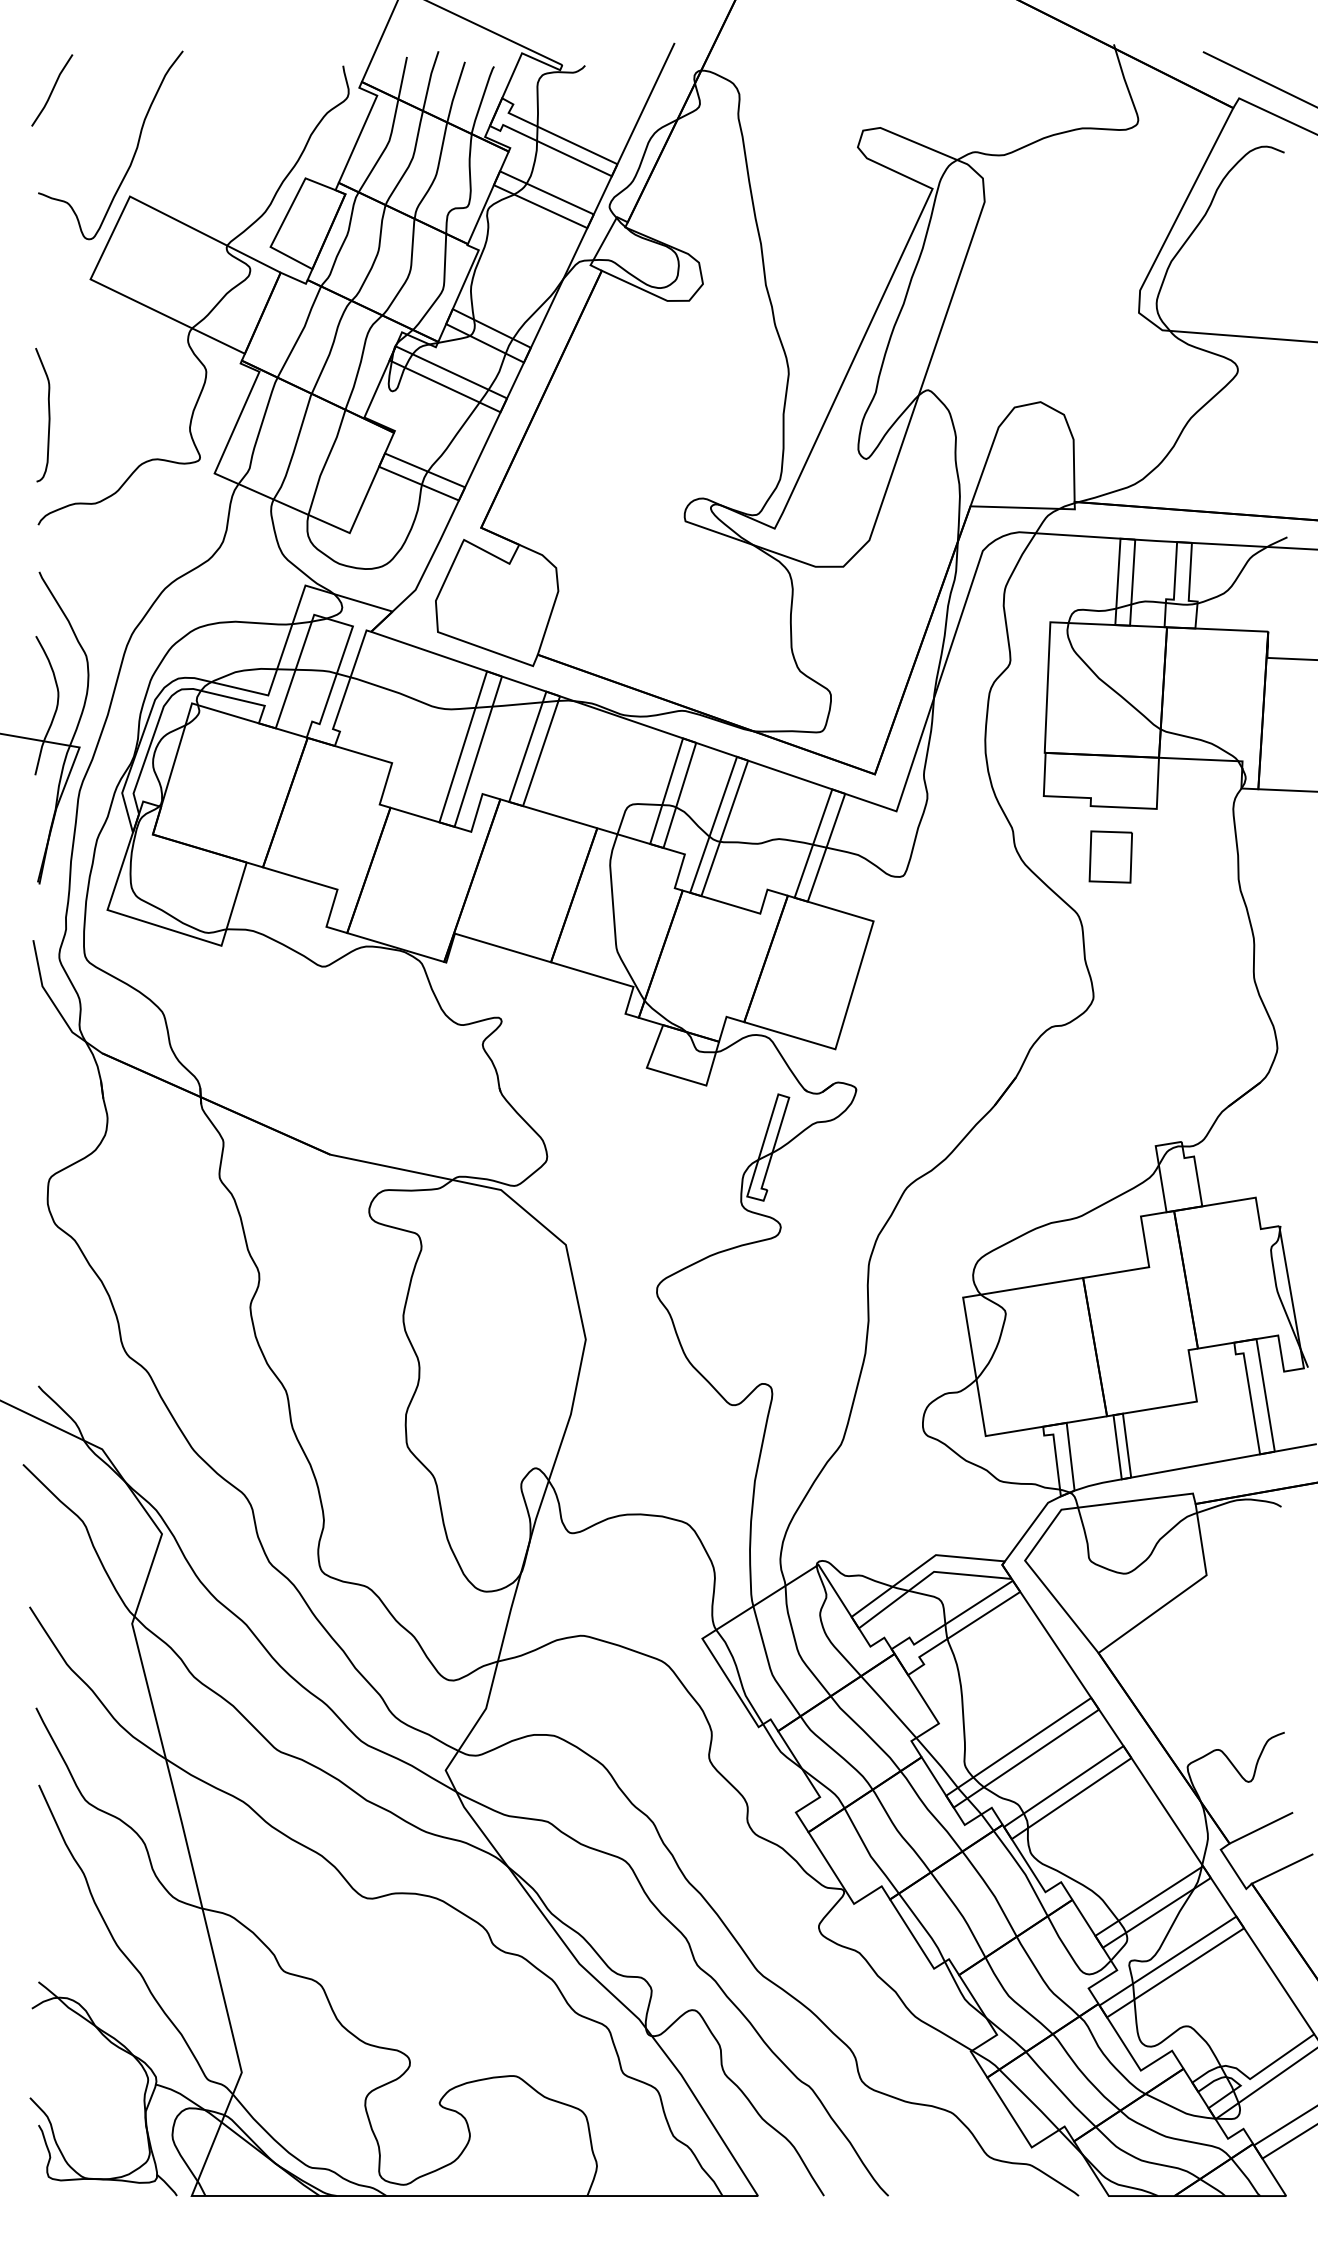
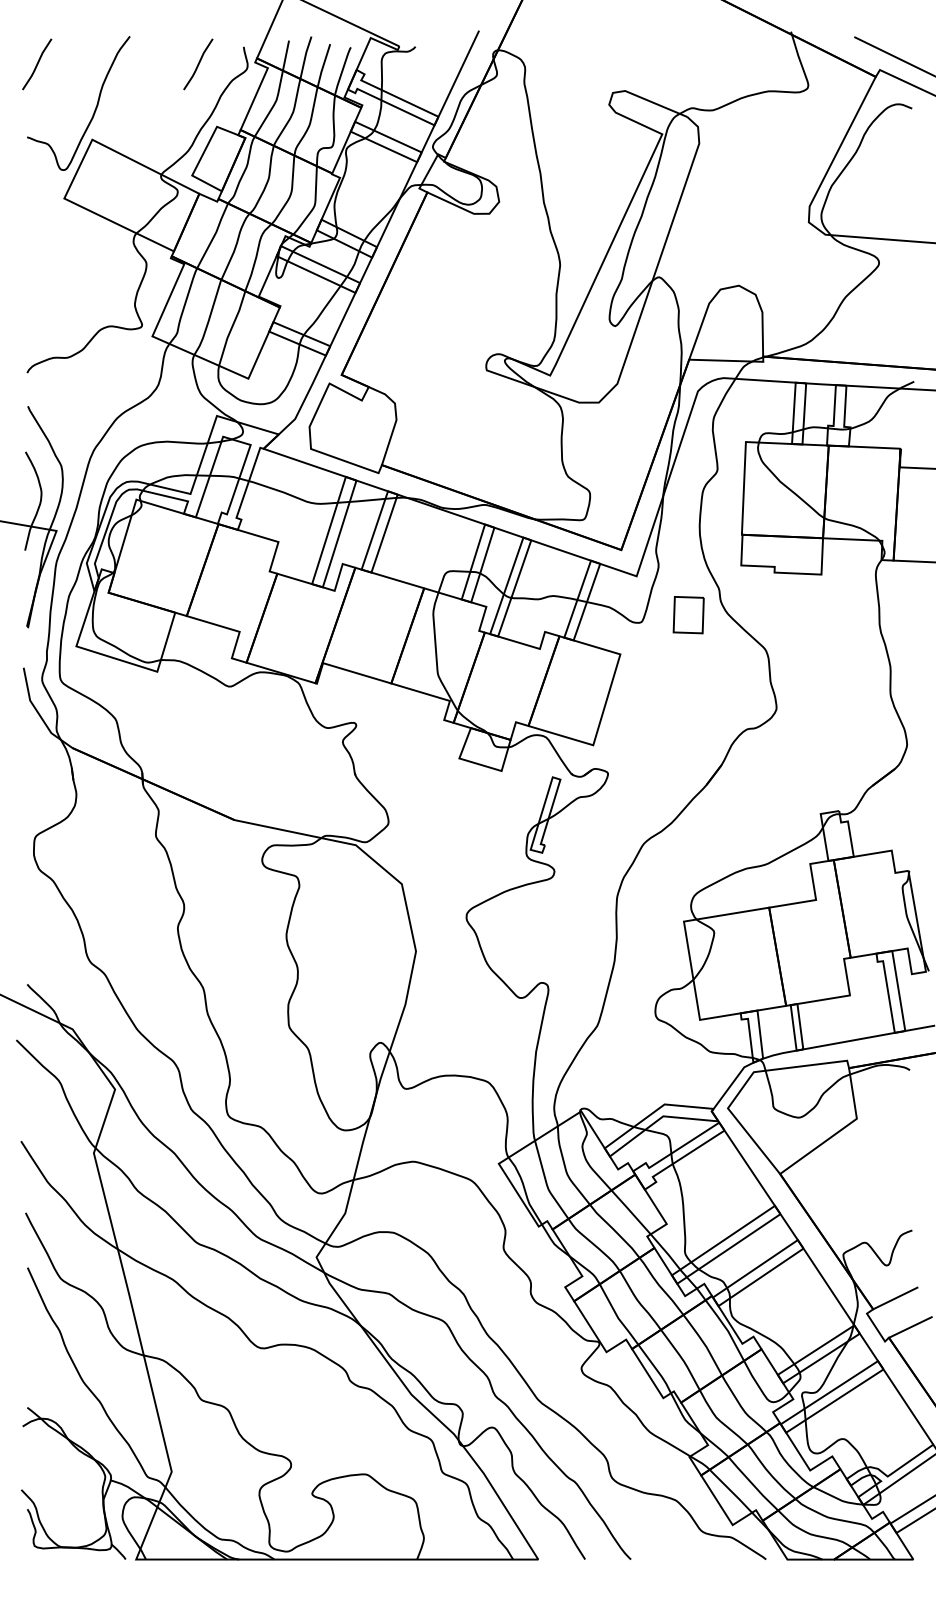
line: (279, 90) -> (198, 64), added
curve: (48, 415) -> (34, 295), removed
part: (1110, 856) -> (688, 614), moved

